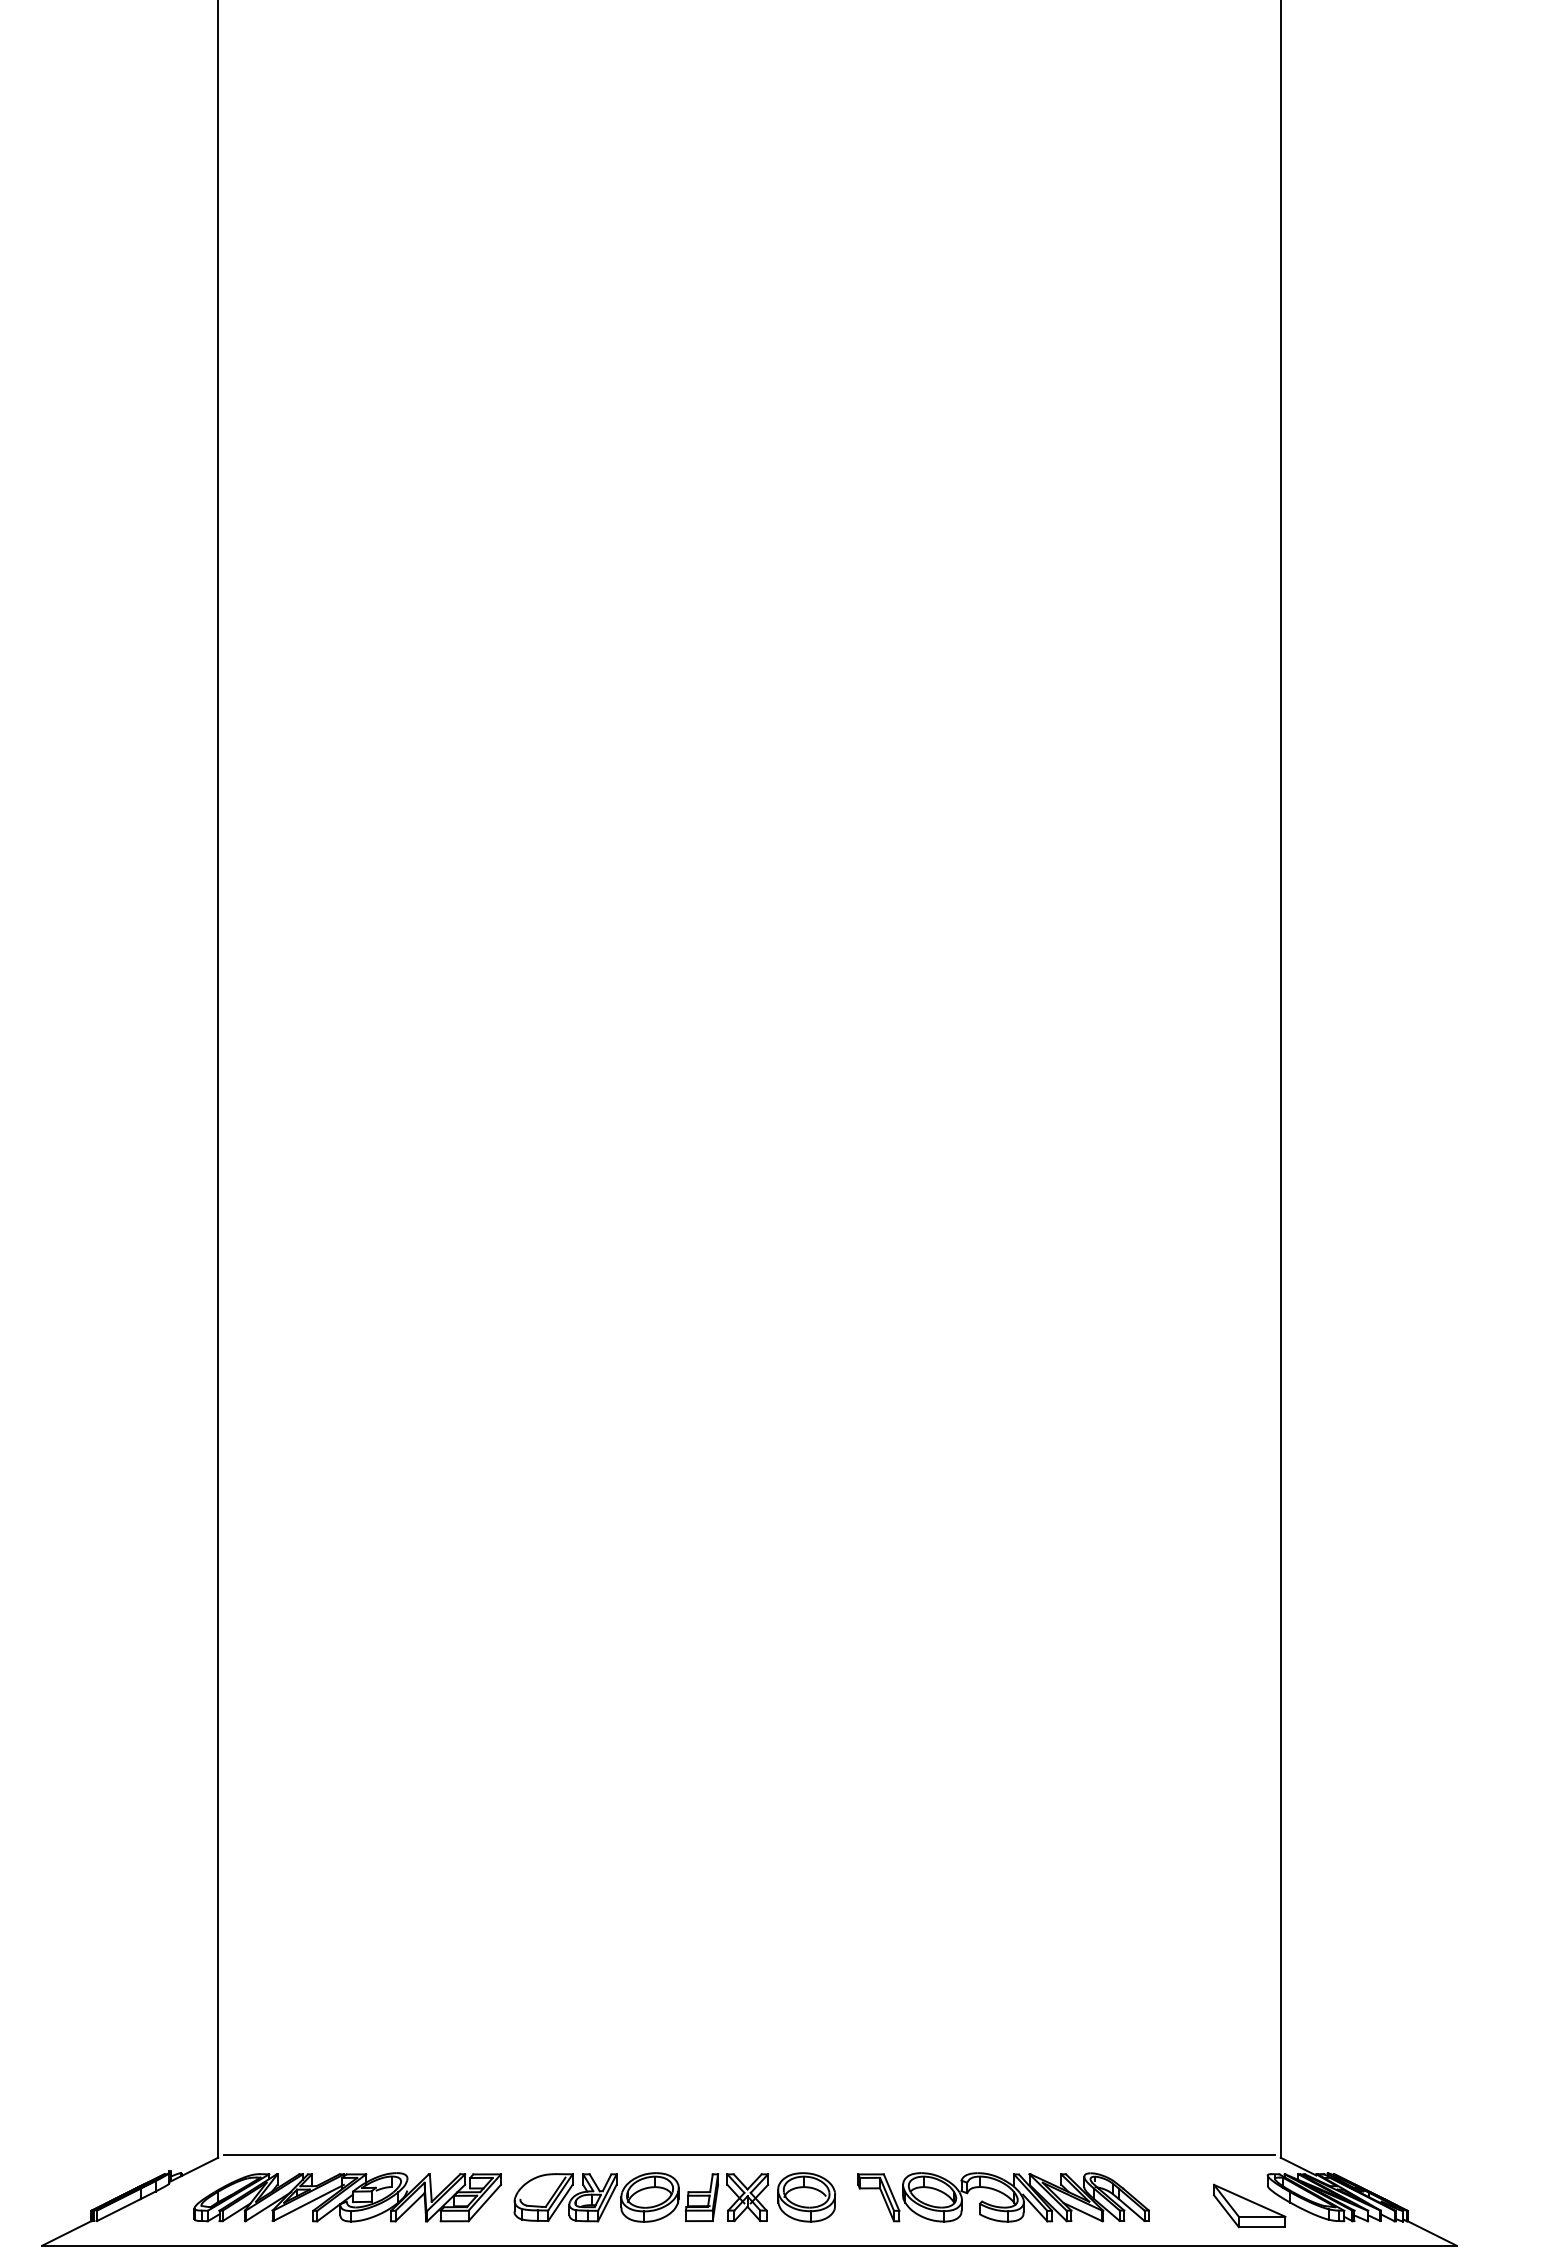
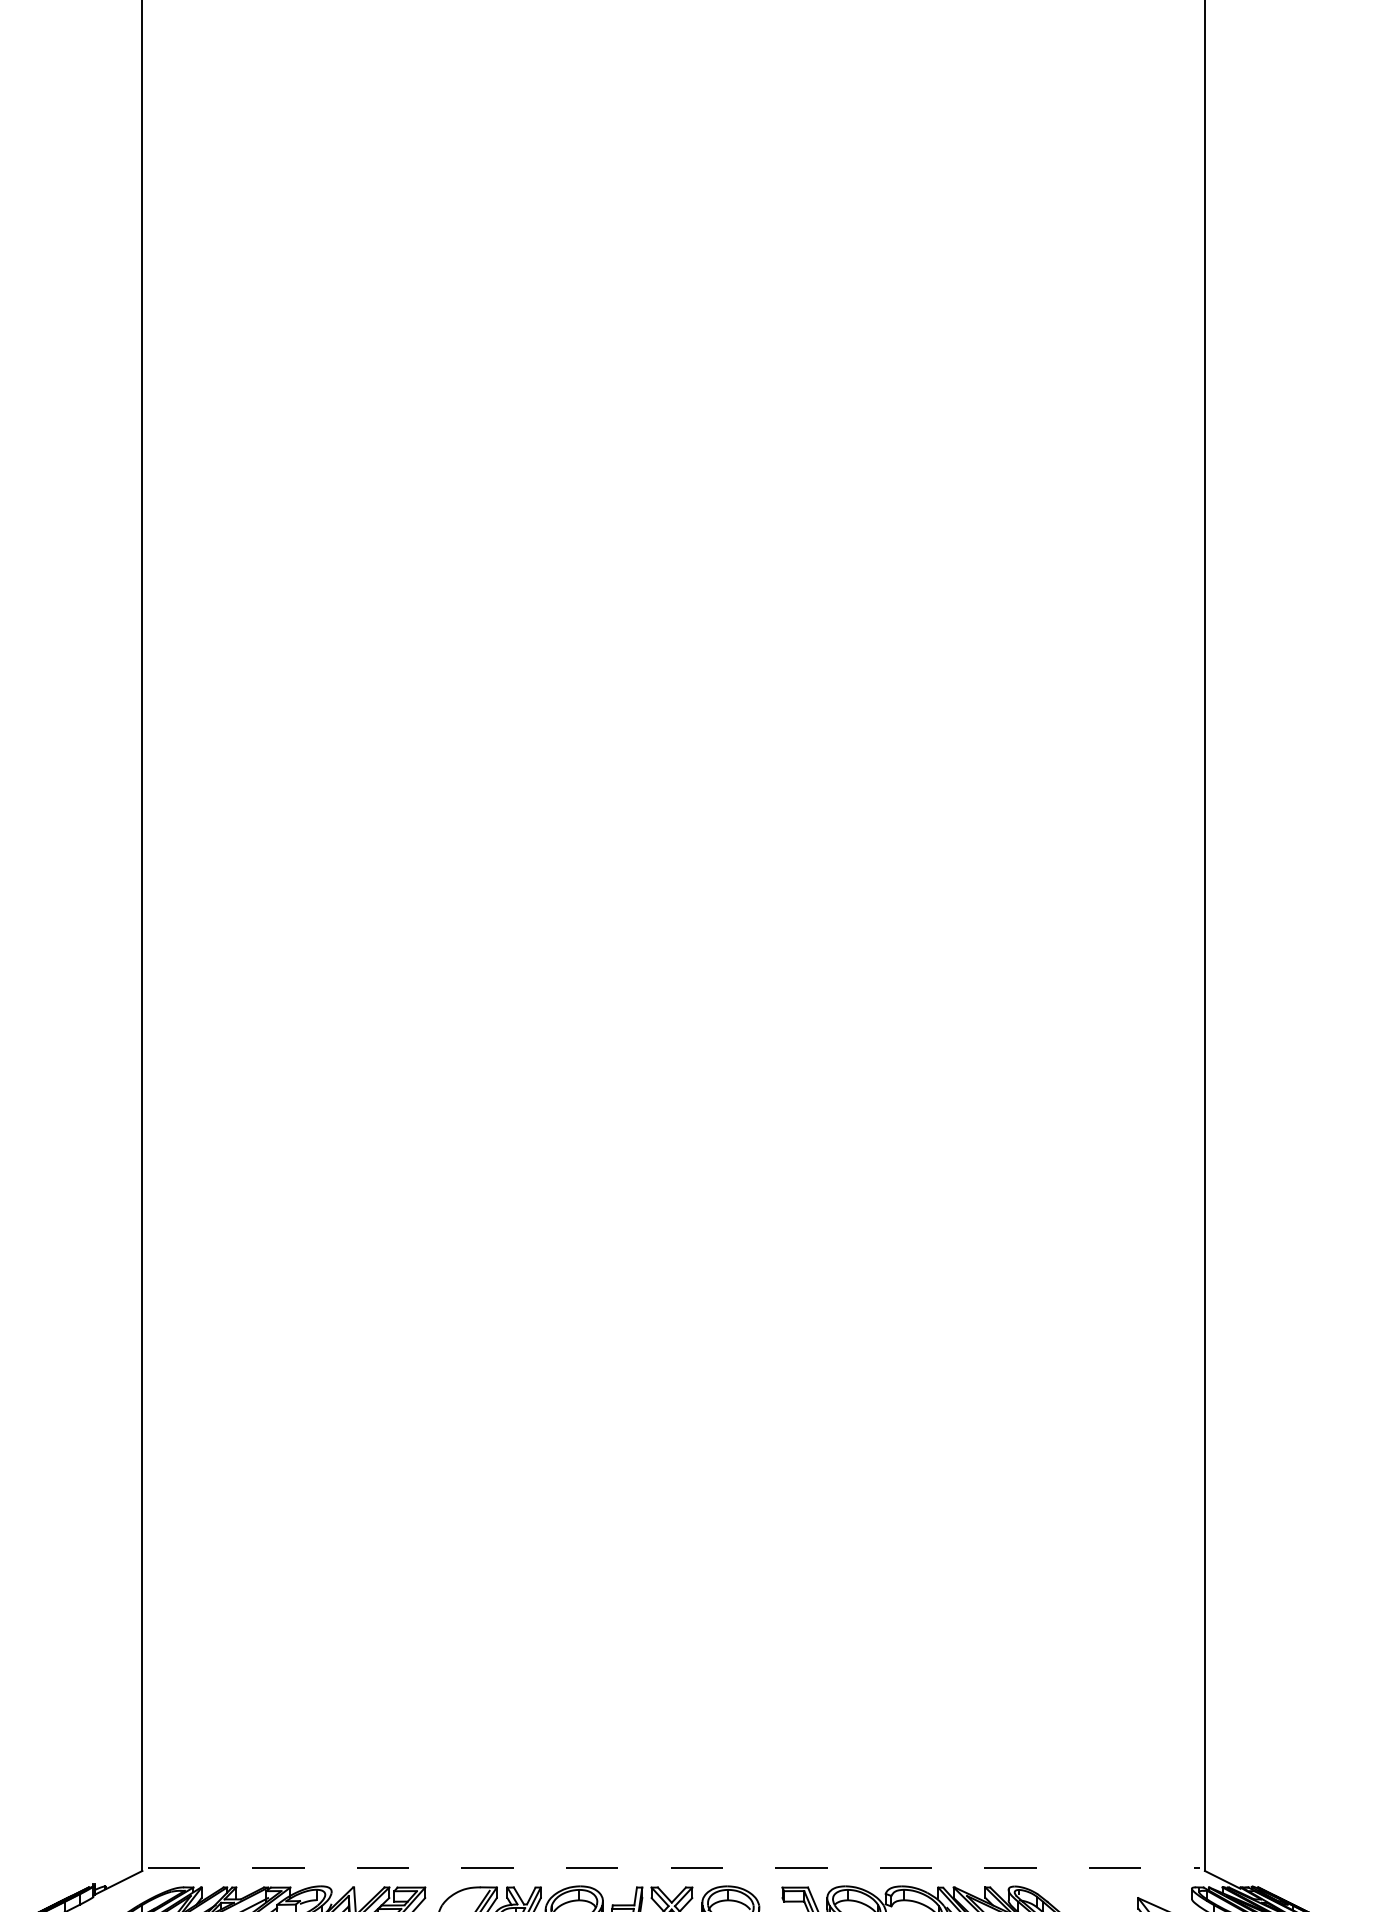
line: (749, 2155) -> (673, 1868), solid -> dashed

